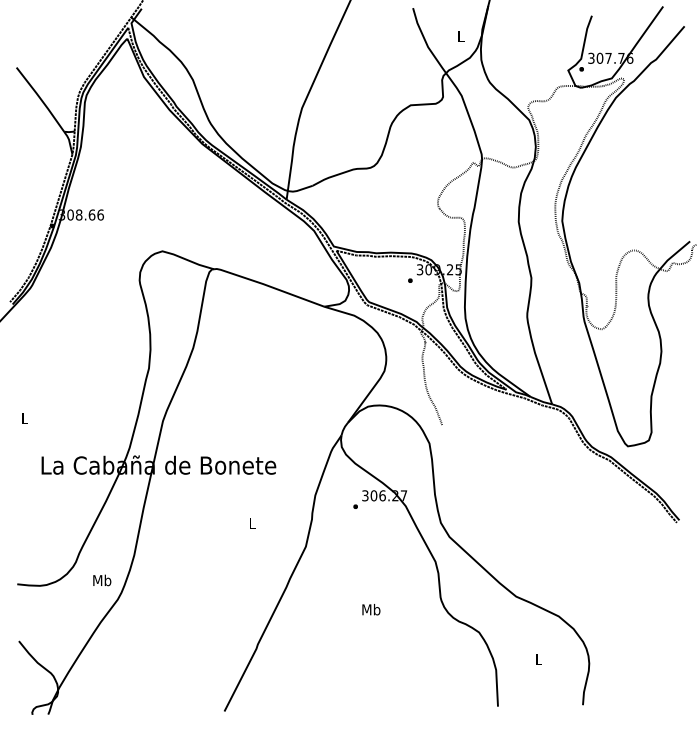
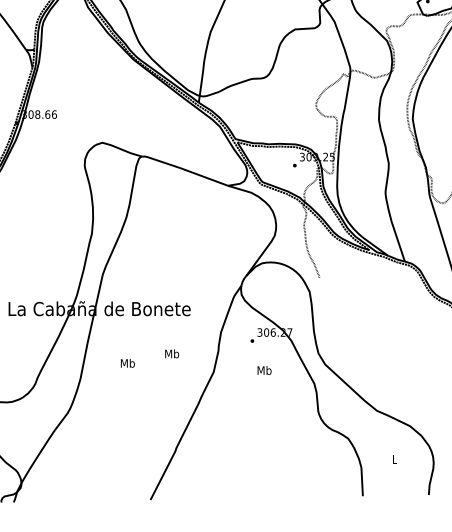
text: (252, 522) -> (172, 353), L -> Mb
text: (102, 580) -> (128, 363), moved
text: (371, 609) -> (264, 370), moved

